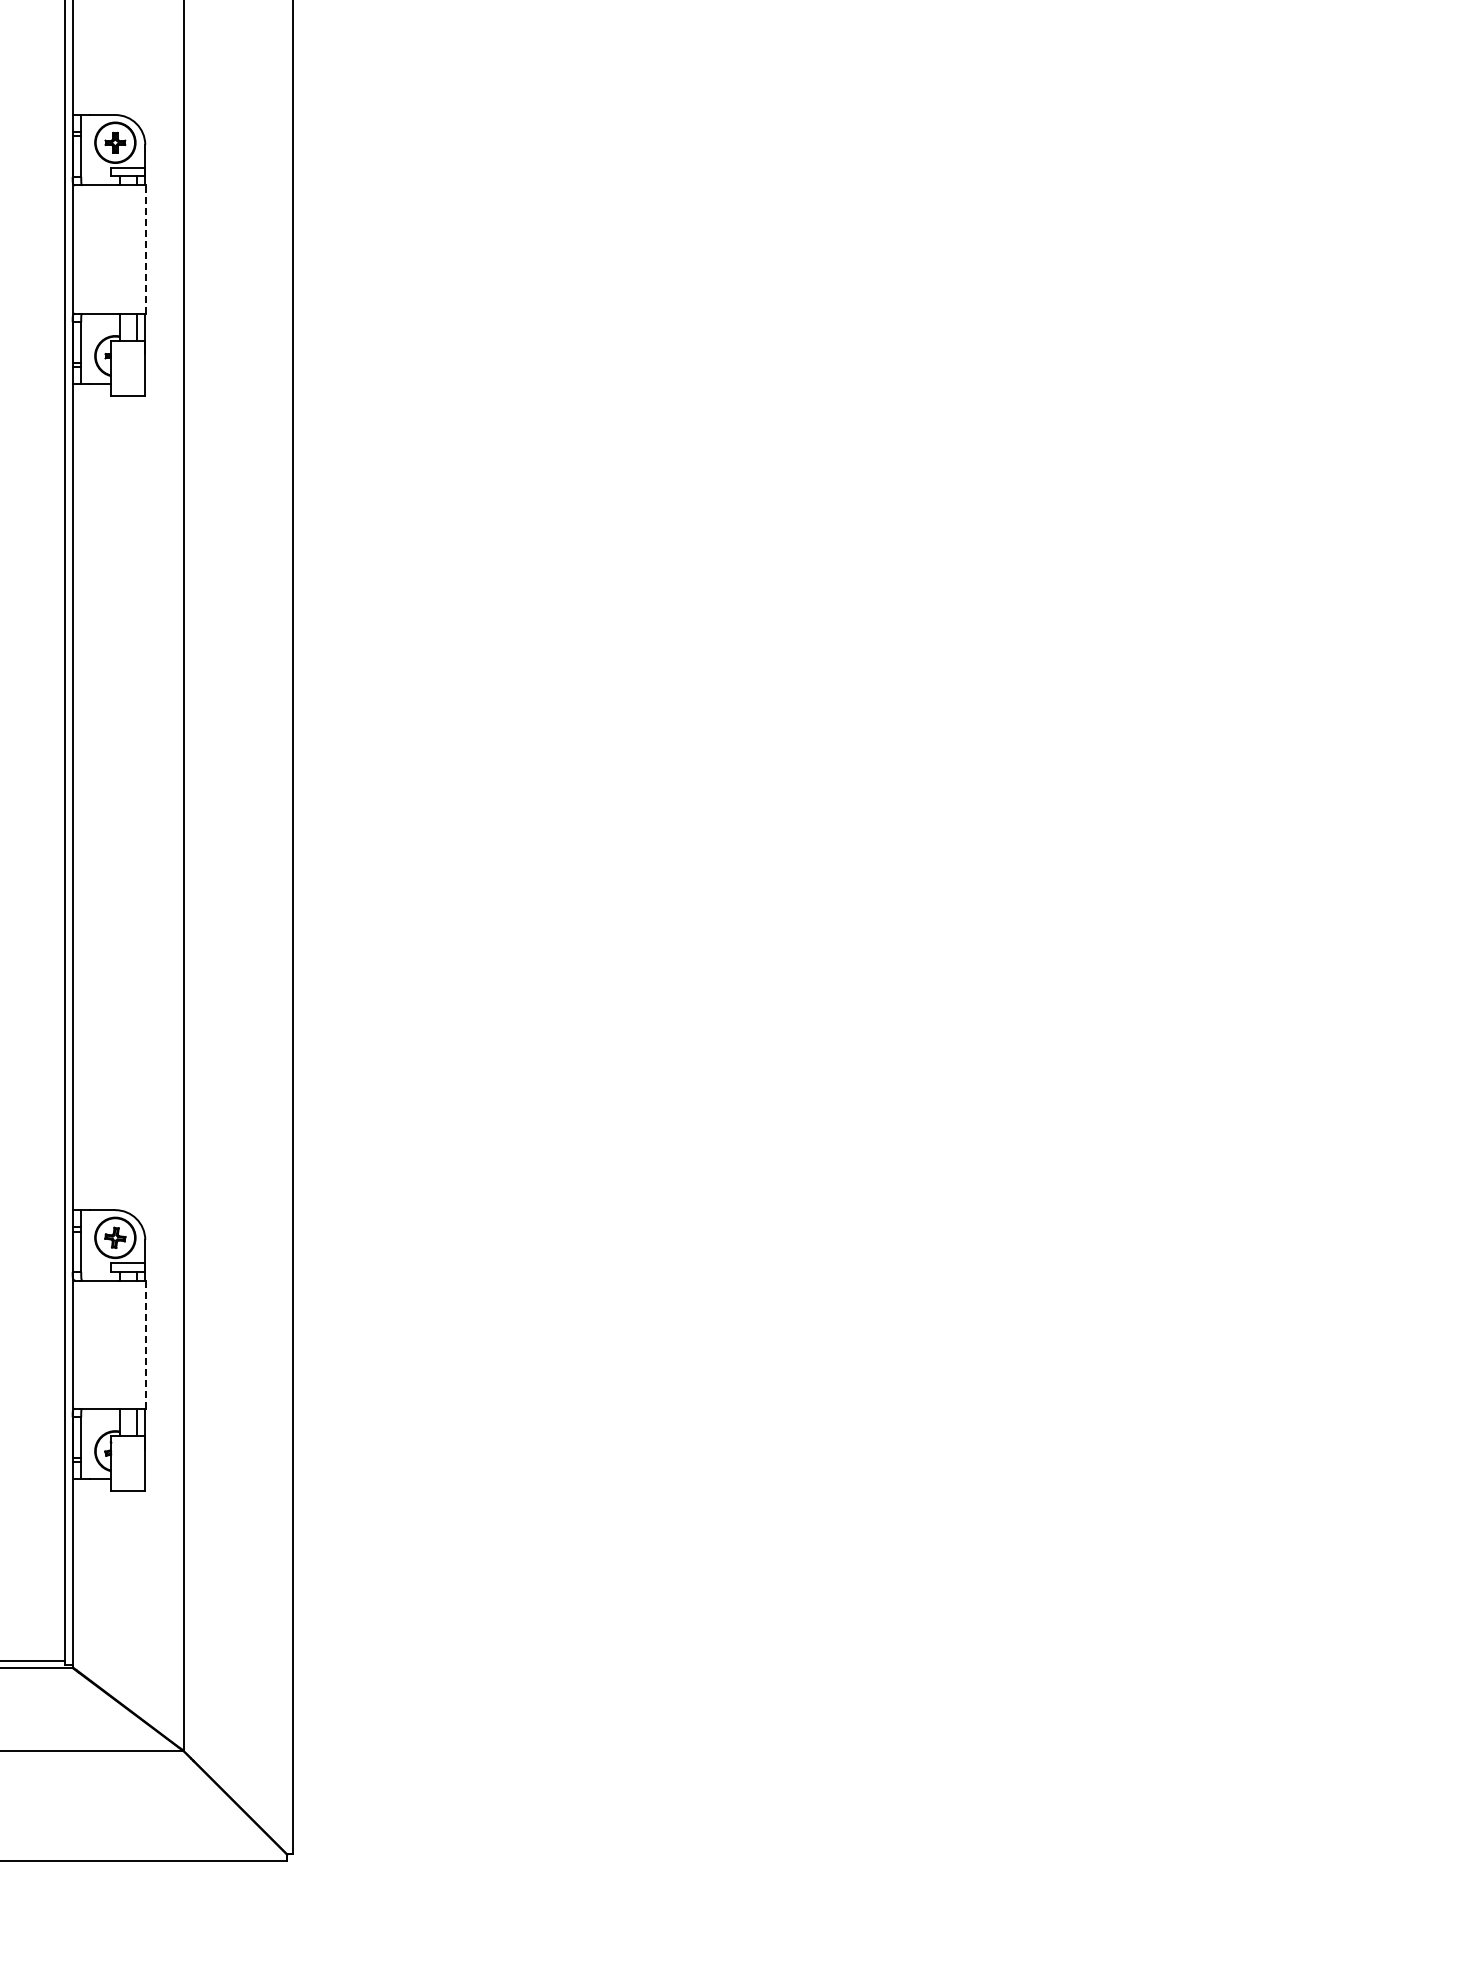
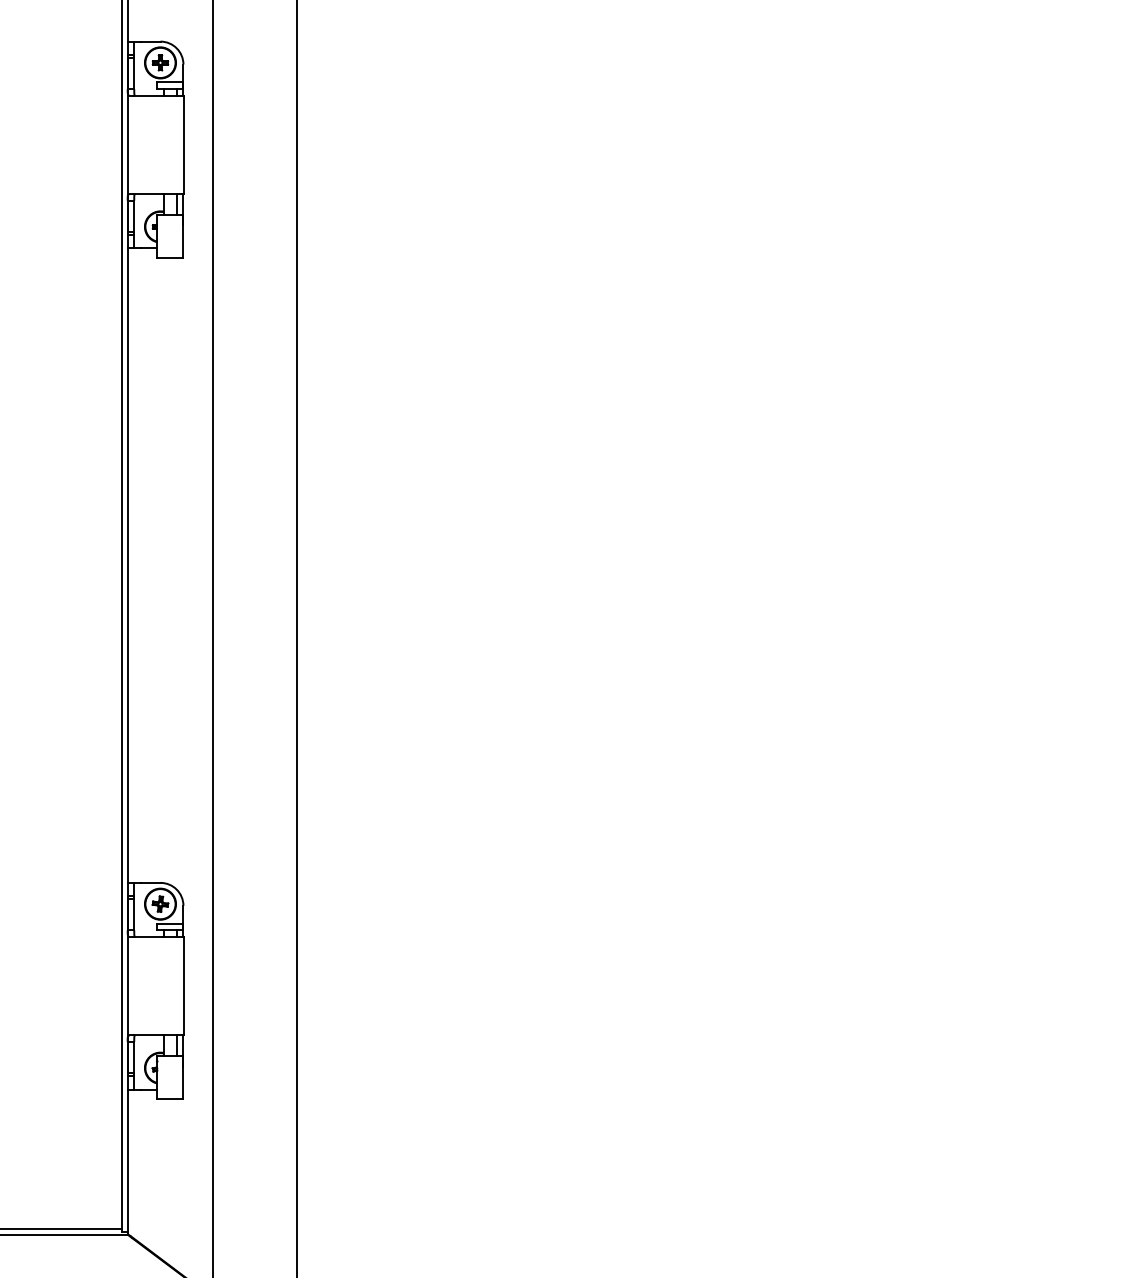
line: (145, 249) -> (183, 144), dashed -> solid
line: (145, 1344) -> (183, 986), dashed -> solid

